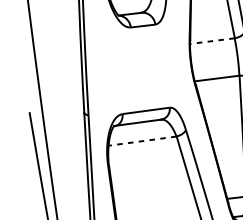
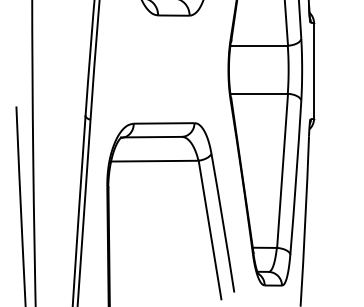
line: (212, 40) -> (259, 45), dashed -> solid
line: (142, 141) -> (154, 161), dashed -> solid

